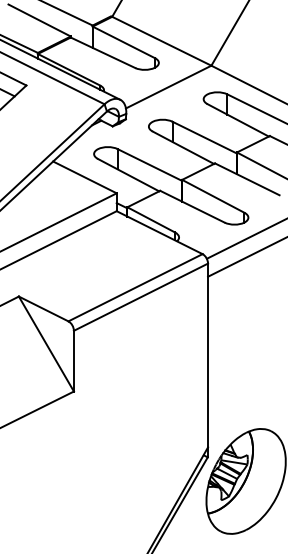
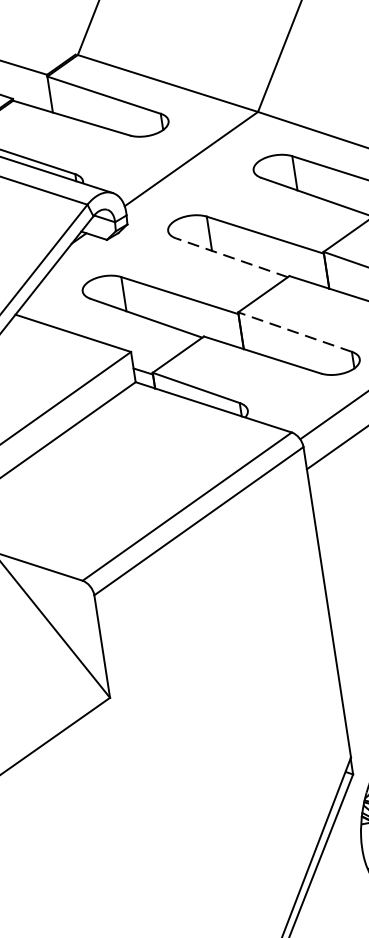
line: (183, 147) -> (232, 257), solid -> dashed
line: (212, 196) -> (293, 332), solid -> dashed

